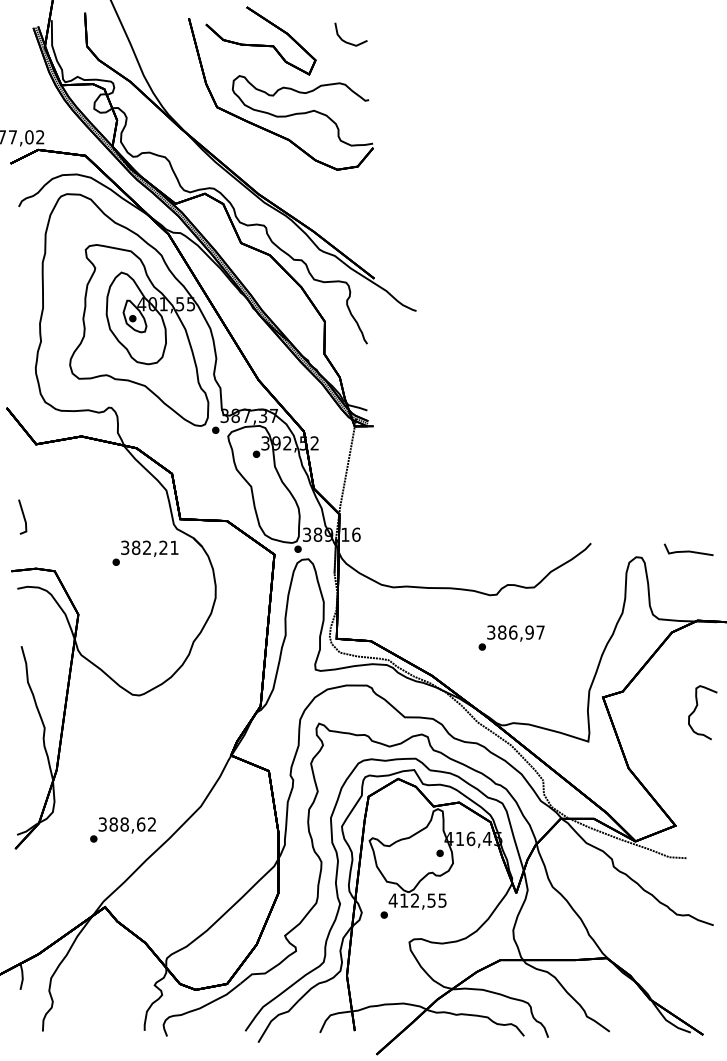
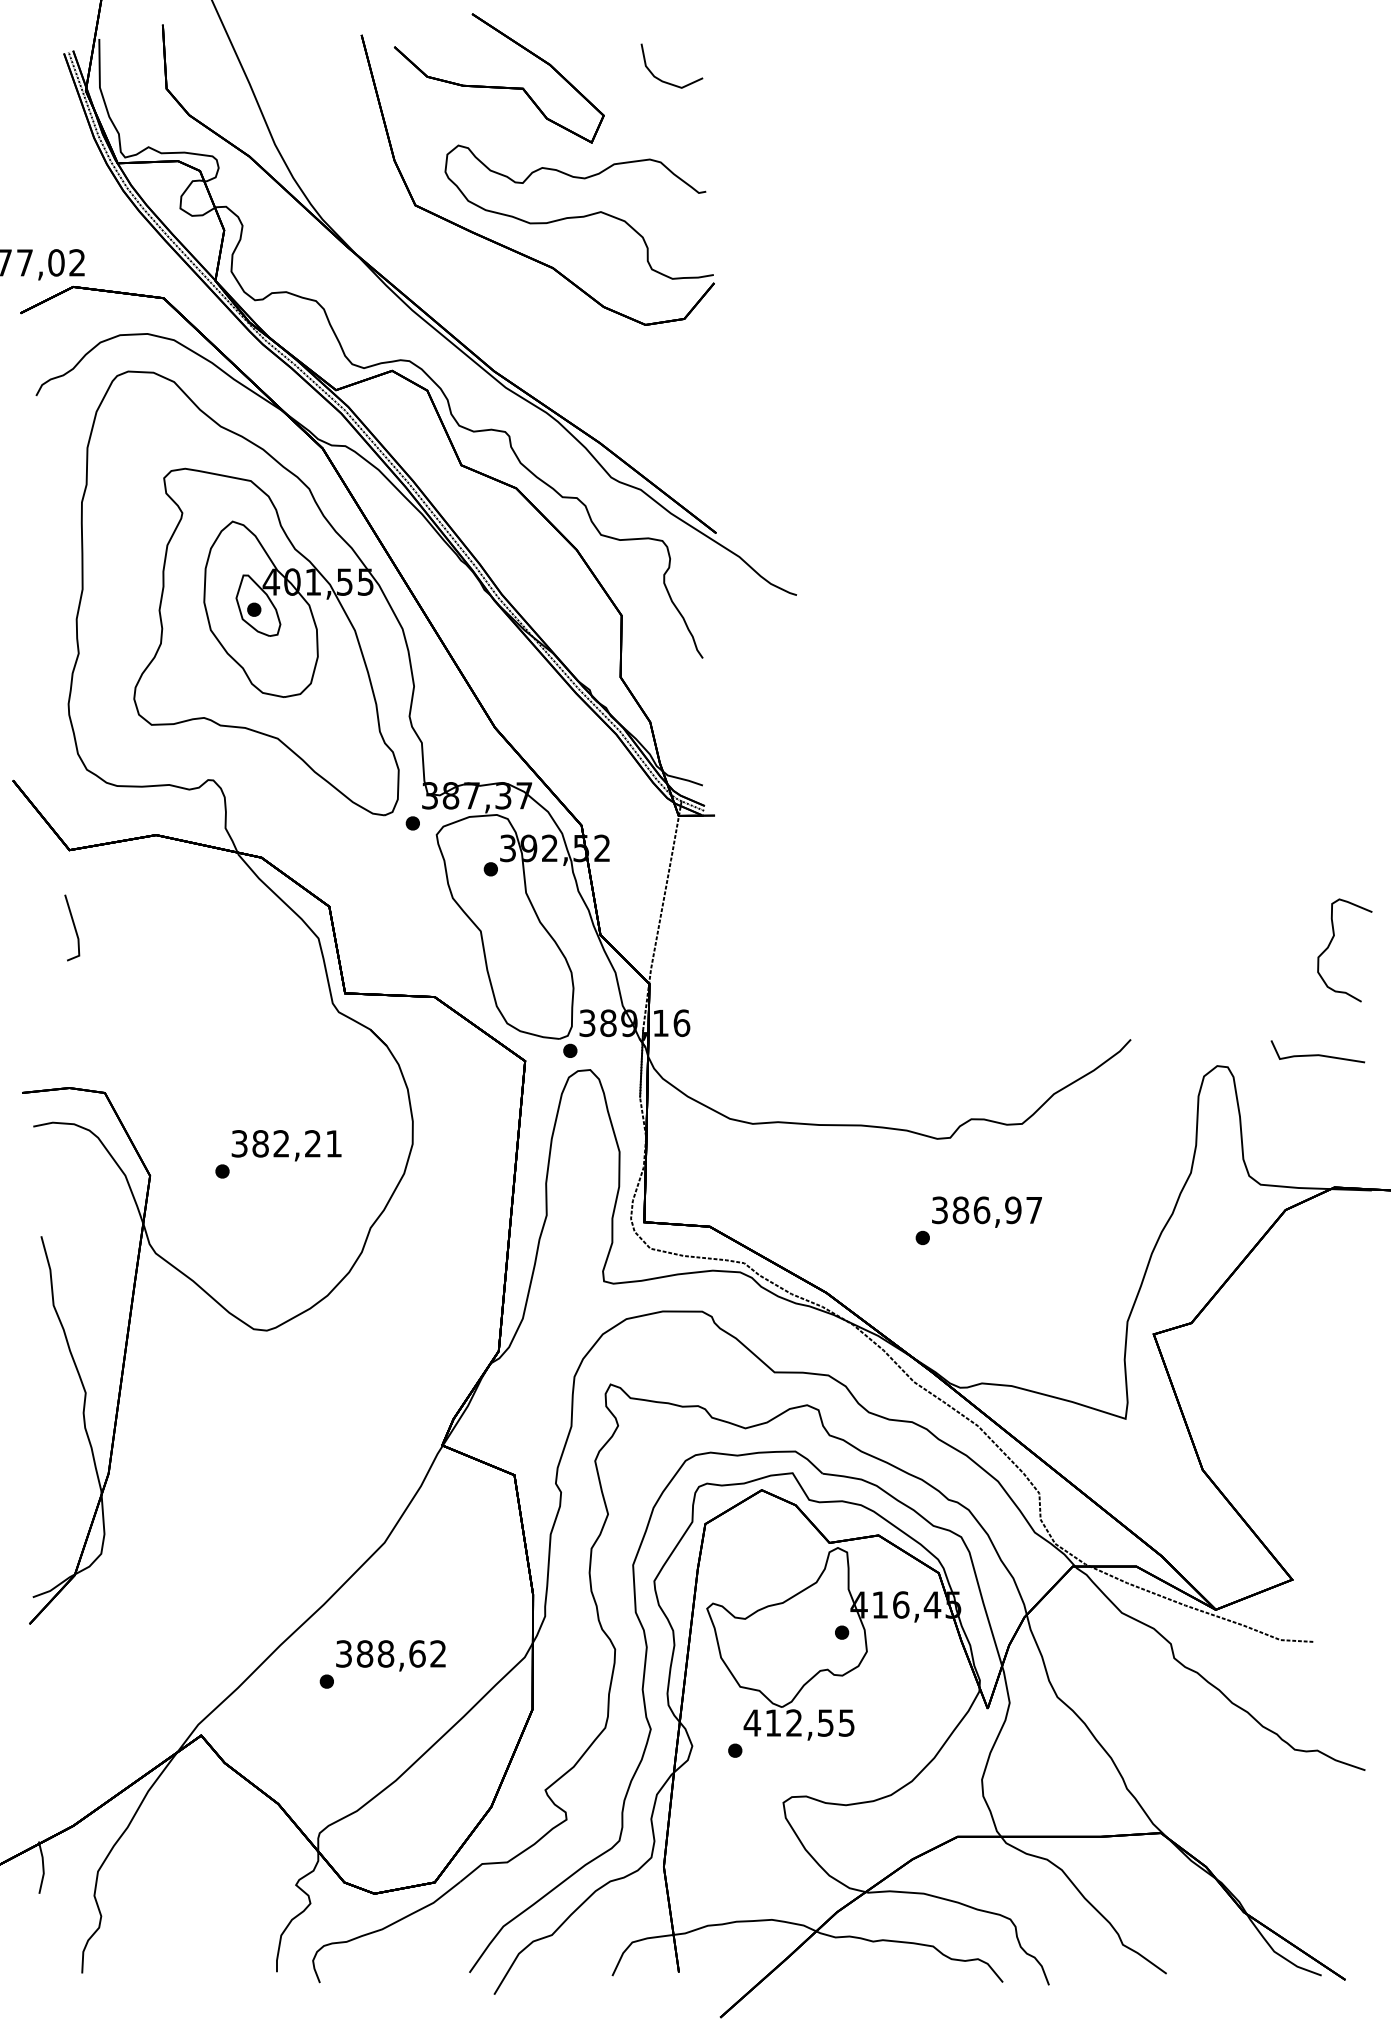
line: (22, 515) -> (71, 925), moved
text: (145, 552) -> (278, 1152), moved
curve: (696, 708) -> (1332, 942), moved
text: (122, 829) -> (381, 1663), moved

